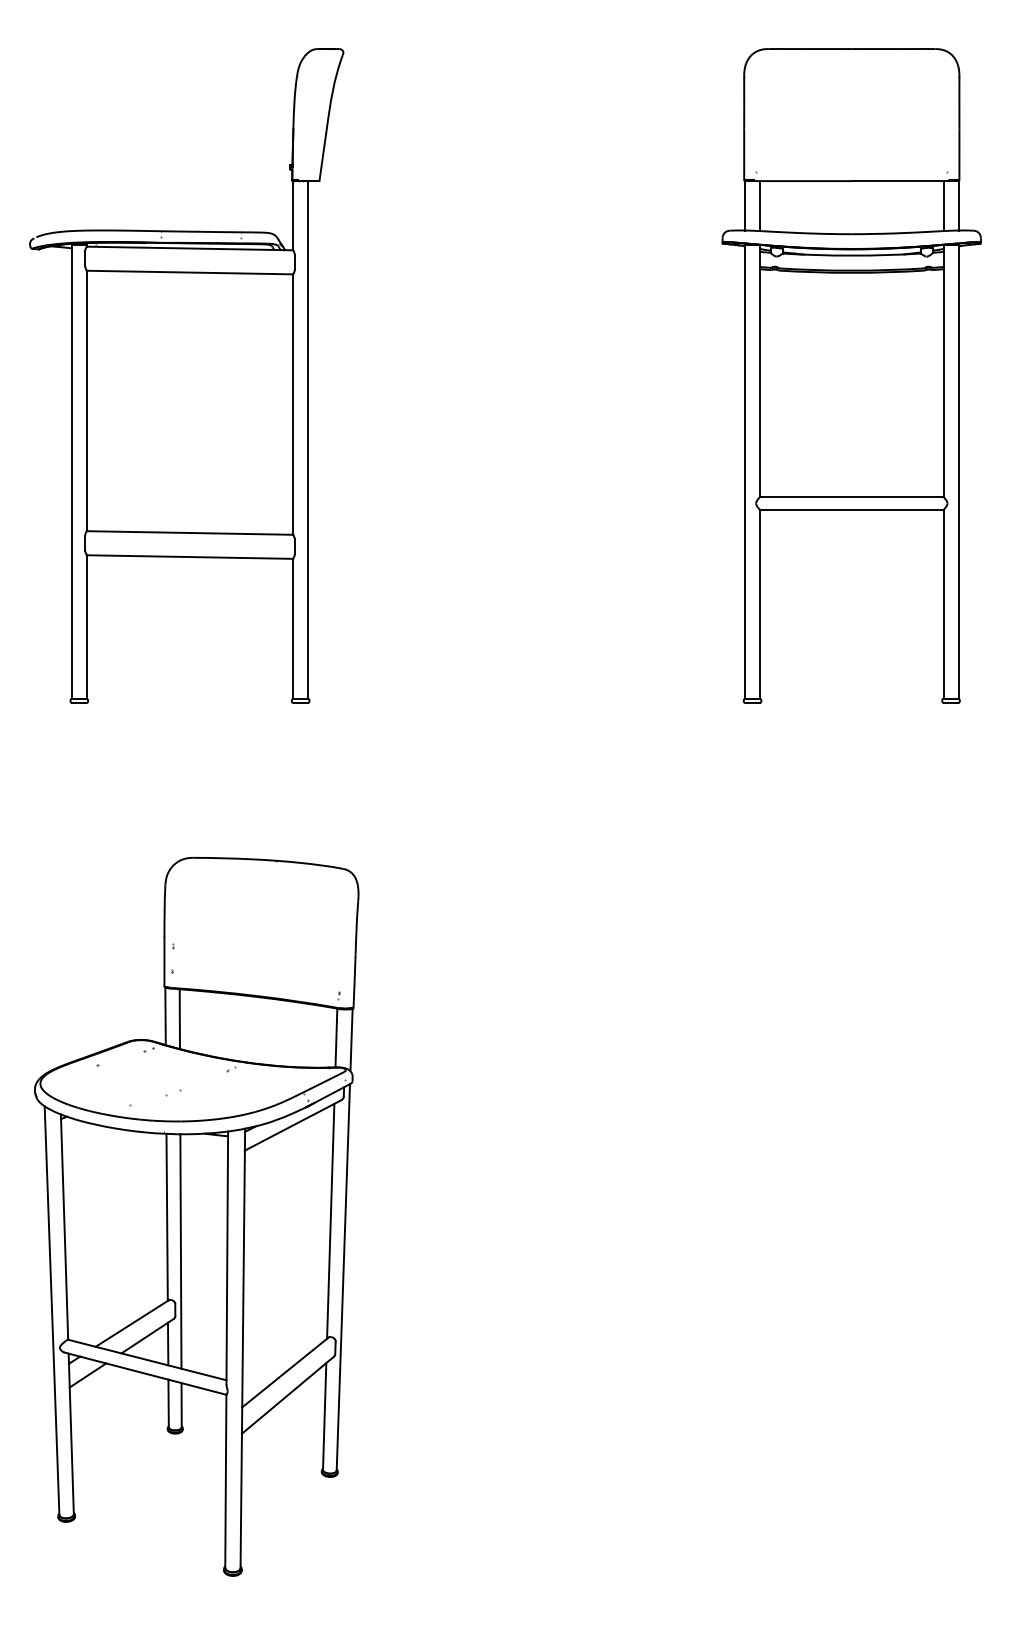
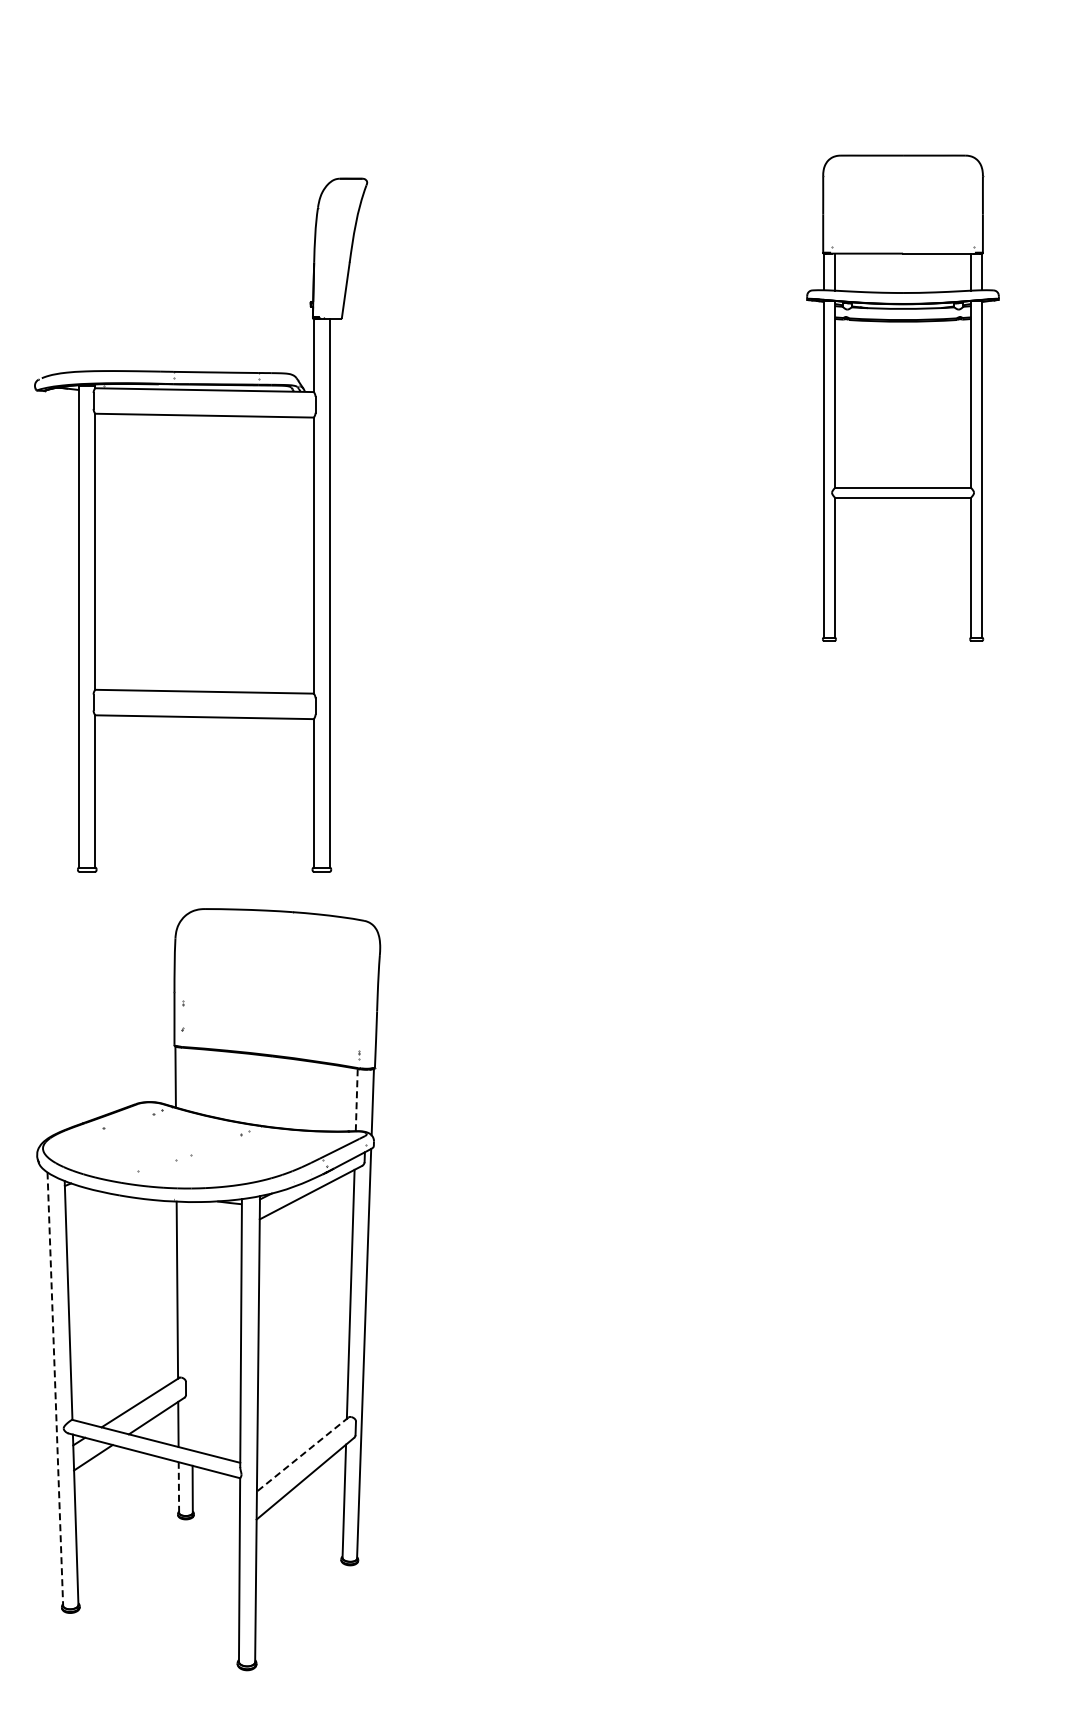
part: (187, 375) -> (201, 524), moved
part: (851, 375) -> (902, 397), size x0.7
line: (179, 1018) -> (190, 1079), removed
line: (336, 1037) -> (356, 1099), solid -> dashed
line: (180, 1251) -> (191, 1326), removed
line: (52, 1311) -> (55, 1389), solid -> dashed
line: (285, 1372) -> (302, 1454), solid -> dashed
line: (168, 1403) -> (178, 1487), solid -> dashed

